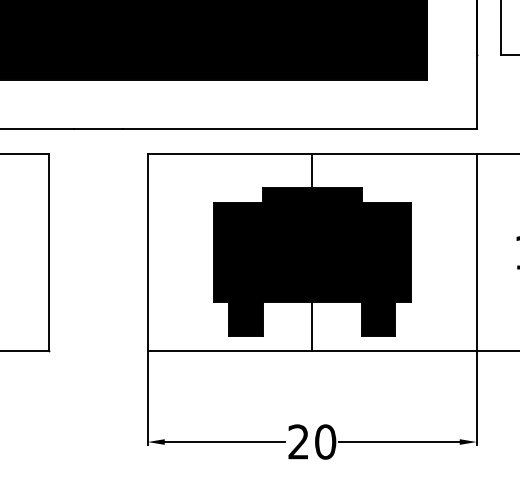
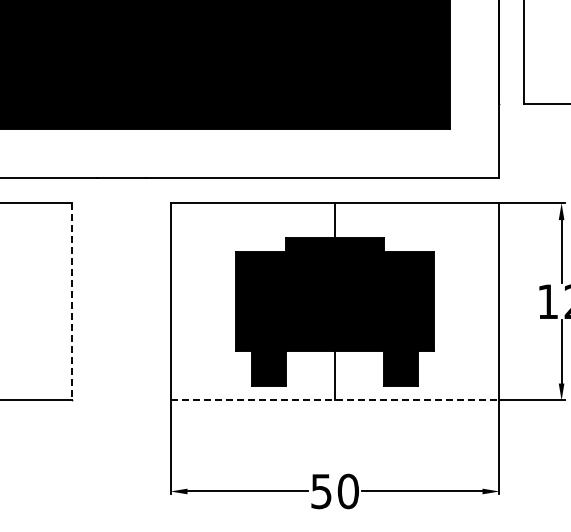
line: (48, 252) -> (71, 301), solid -> dashed
line: (312, 351) -> (335, 400), solid -> dashed
text: (298, 442) -> (321, 491), 20 -> 50

